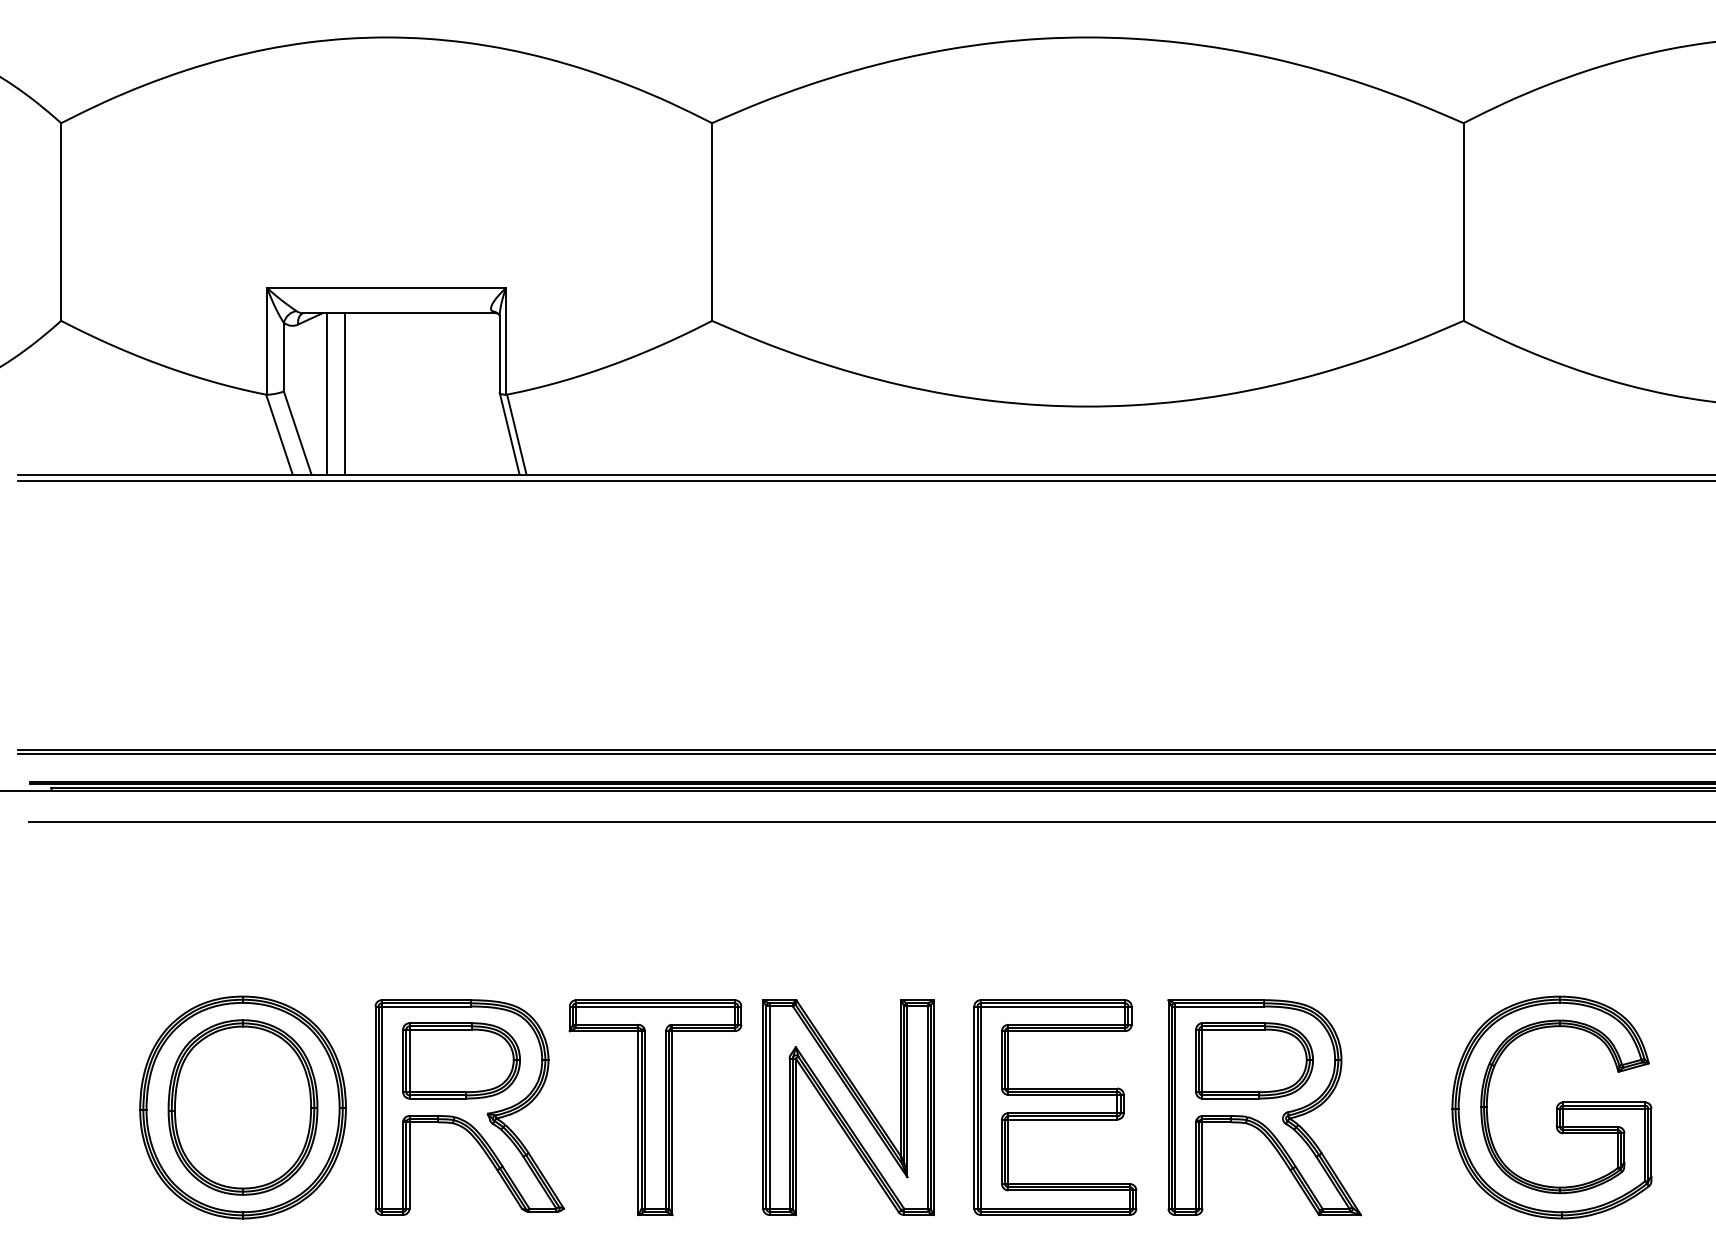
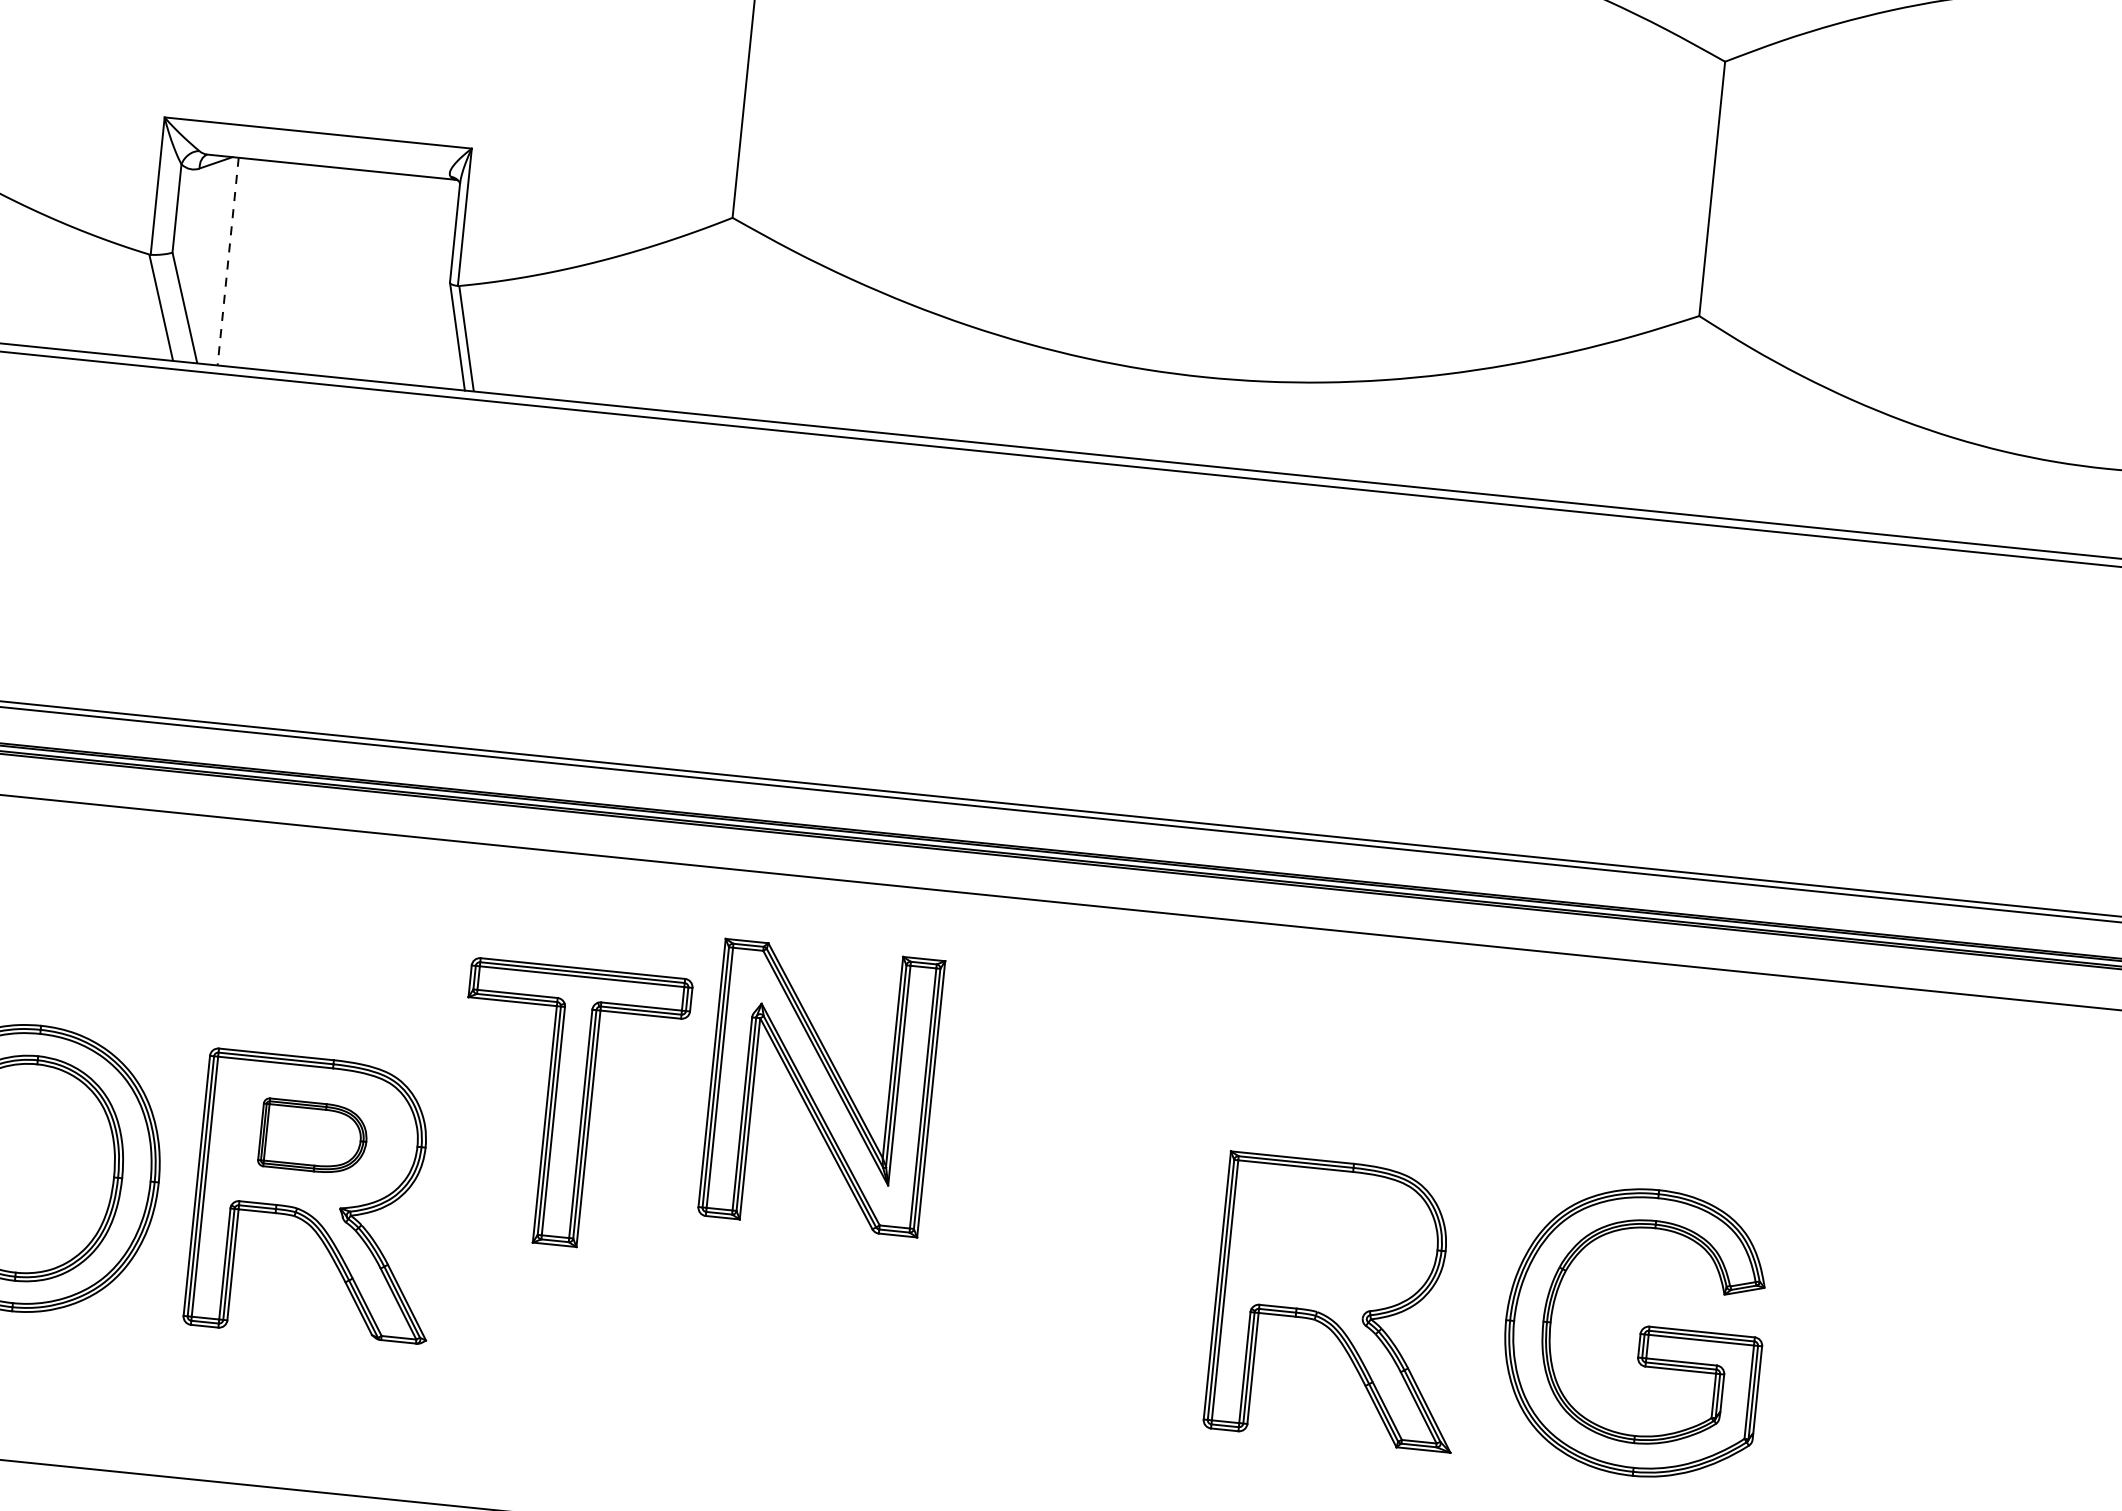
line: (327, 393) -> (228, 261), solid -> dashed
line: (344, 393) -> (250, 263), removed
part: (461, 1060) -> (313, 1136), size x0.7
part: (1254, 1060) -> (1333, 1240), removed
part: (655, 1107) -> (568, 1106), moved
part: (848, 1107) -> (821, 1088), moved
part: (1055, 1107) -> (1071, 1274), removed
part: (1551, 1107) -> (1633, 1331), moved

